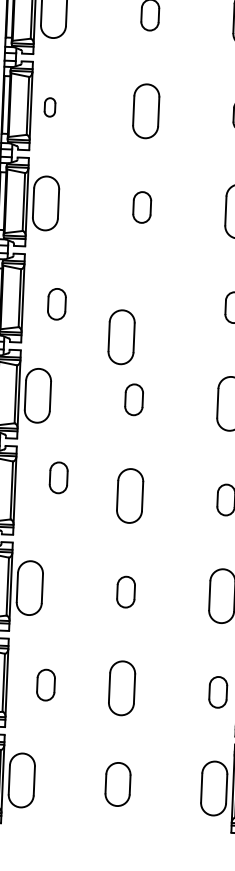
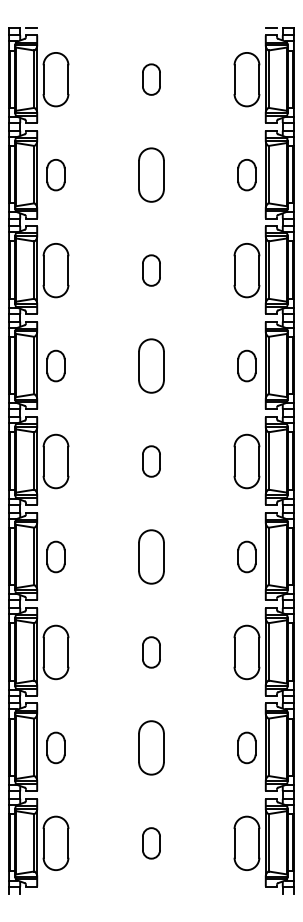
part: (49, 107) -> (55, 175), size x1.67
part: (56, 303) -> (55, 365), moved
part: (121, 336) -> (151, 365), moved
part: (58, 477) -> (55, 556), moved
part: (45, 684) -> (55, 747), moved
part: (118, 784) -> (151, 843), size x0.71

